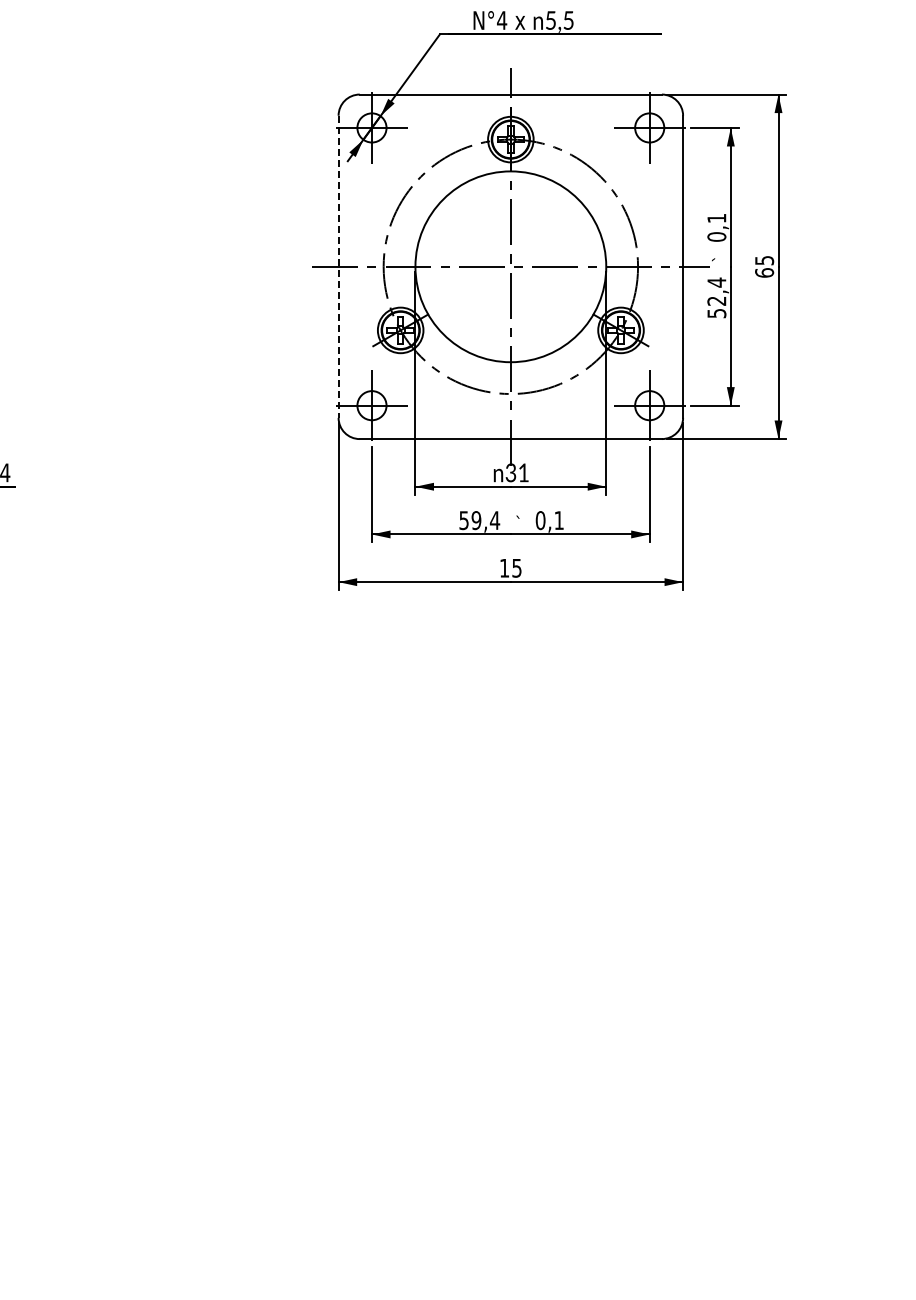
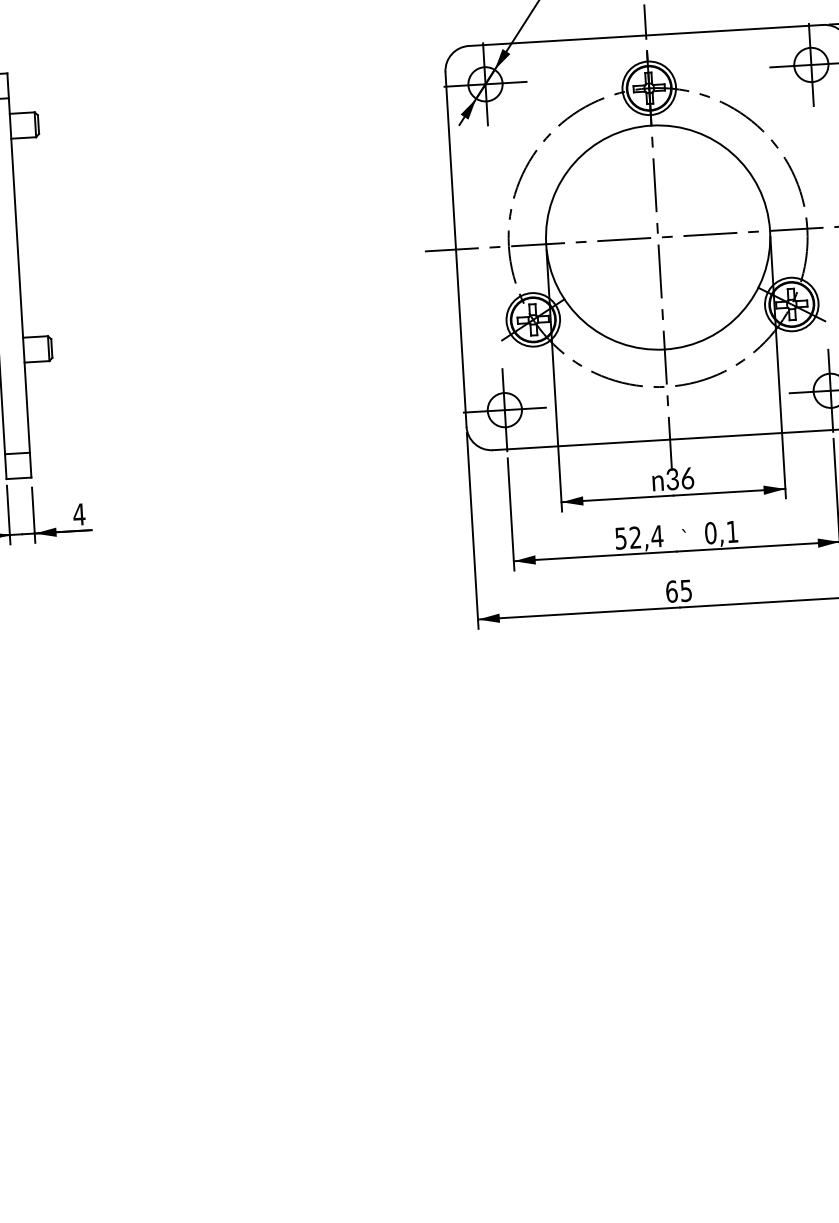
line: (338, 267) -> (455, 250), dashed -> solid
text: (523, 472) -> (687, 477), 31 -> 36
text: (476, 520) -> (635, 537), 59,4 -> 52,4
text: (504, 567) -> (671, 590), 15 -> 65

